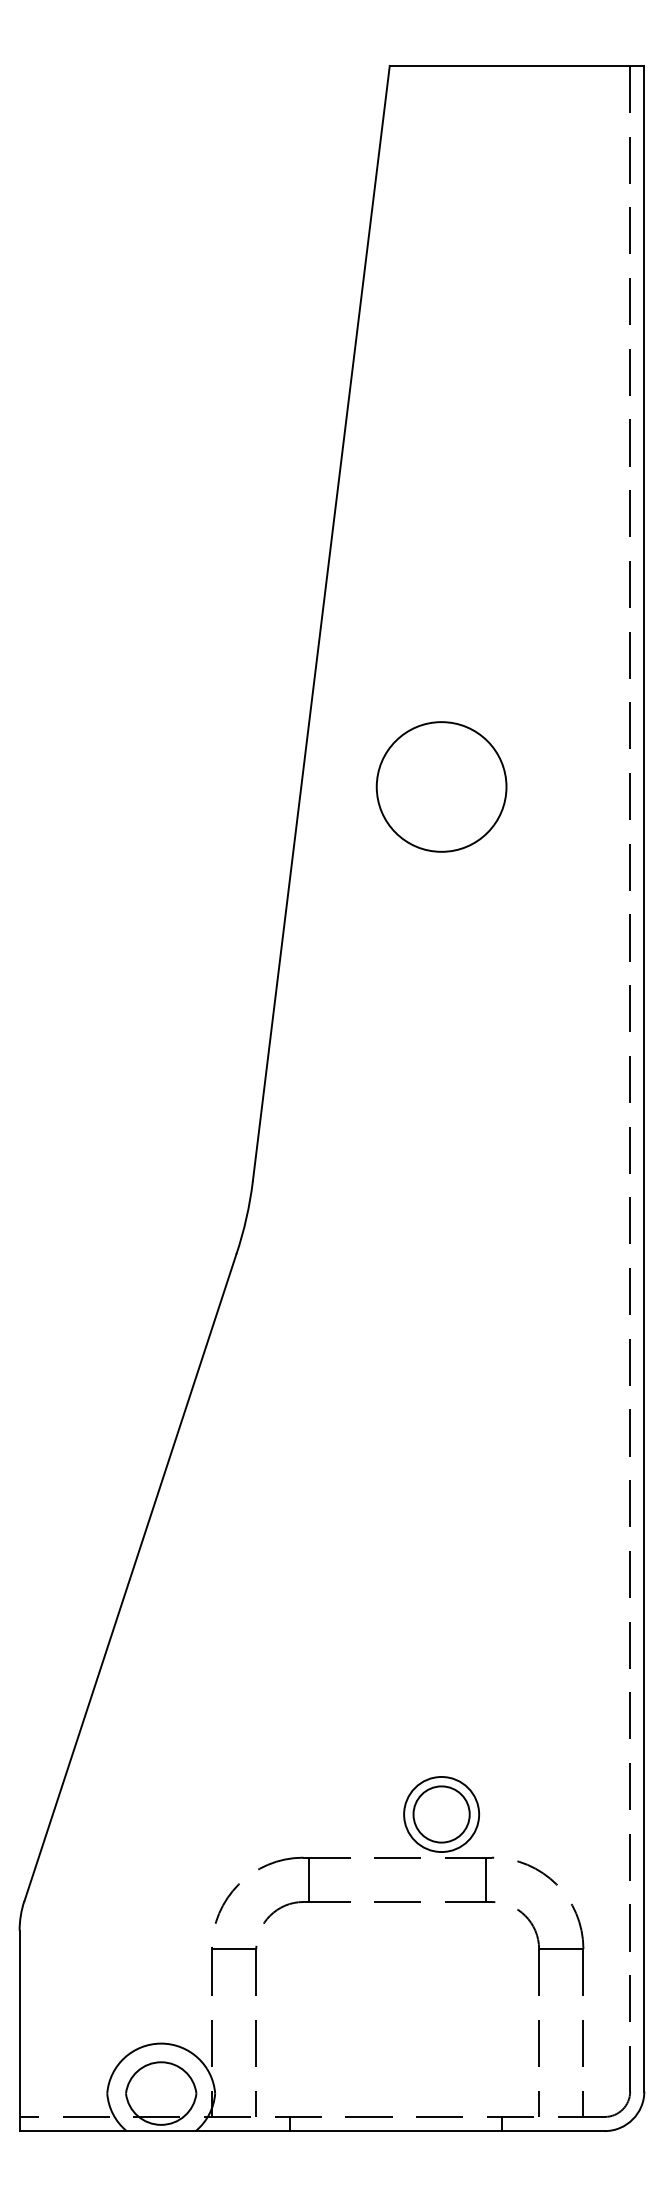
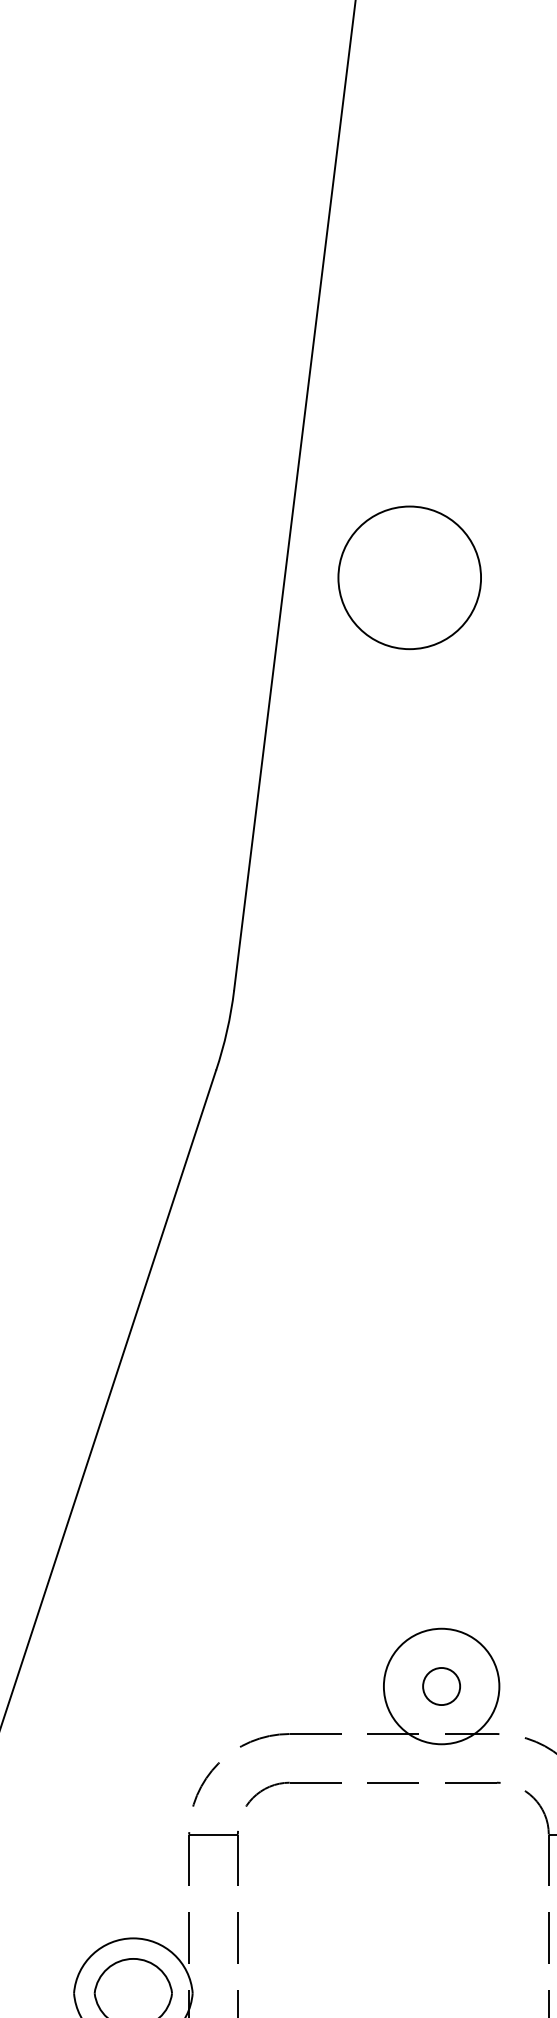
circle: (441, 786) -> (409, 577), moved
circle: (441, 1814) -> (441, 1686), size x0.6
circle: (441, 1814) -> (441, 1686), size x1.4
line: (309, 1879) -> (296, 1757), removed
line: (486, 1879) -> (490, 1757), removed

